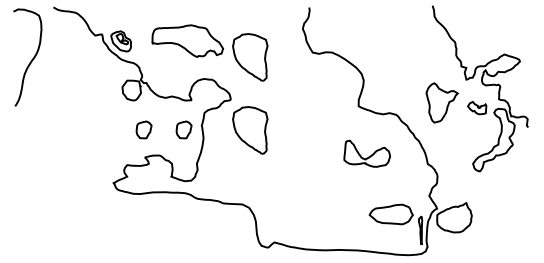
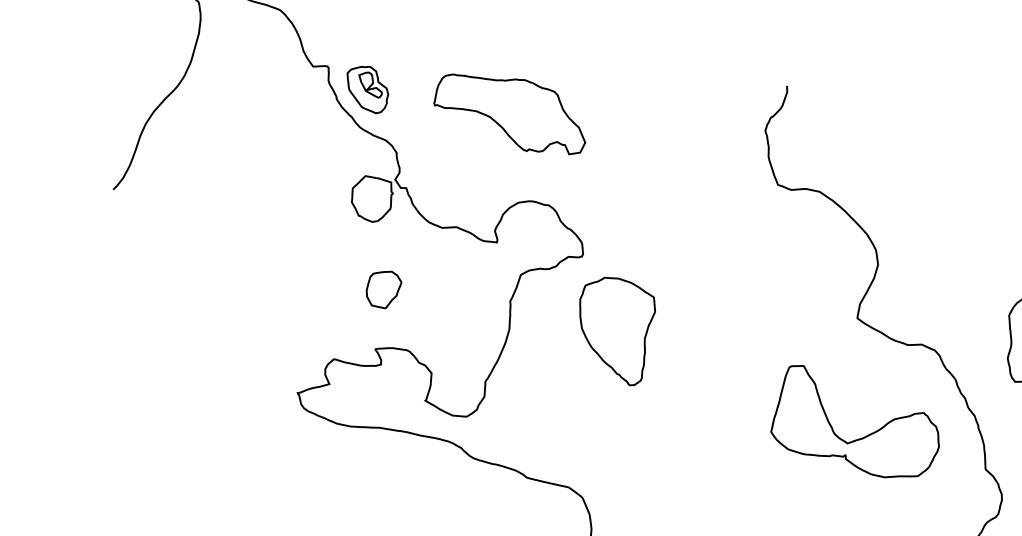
part: (250, 57) -> (641, 172), removed
part: (183, 129) -> (469, 302), removed
part: (367, 153) -> (858, 423), size x1.67

